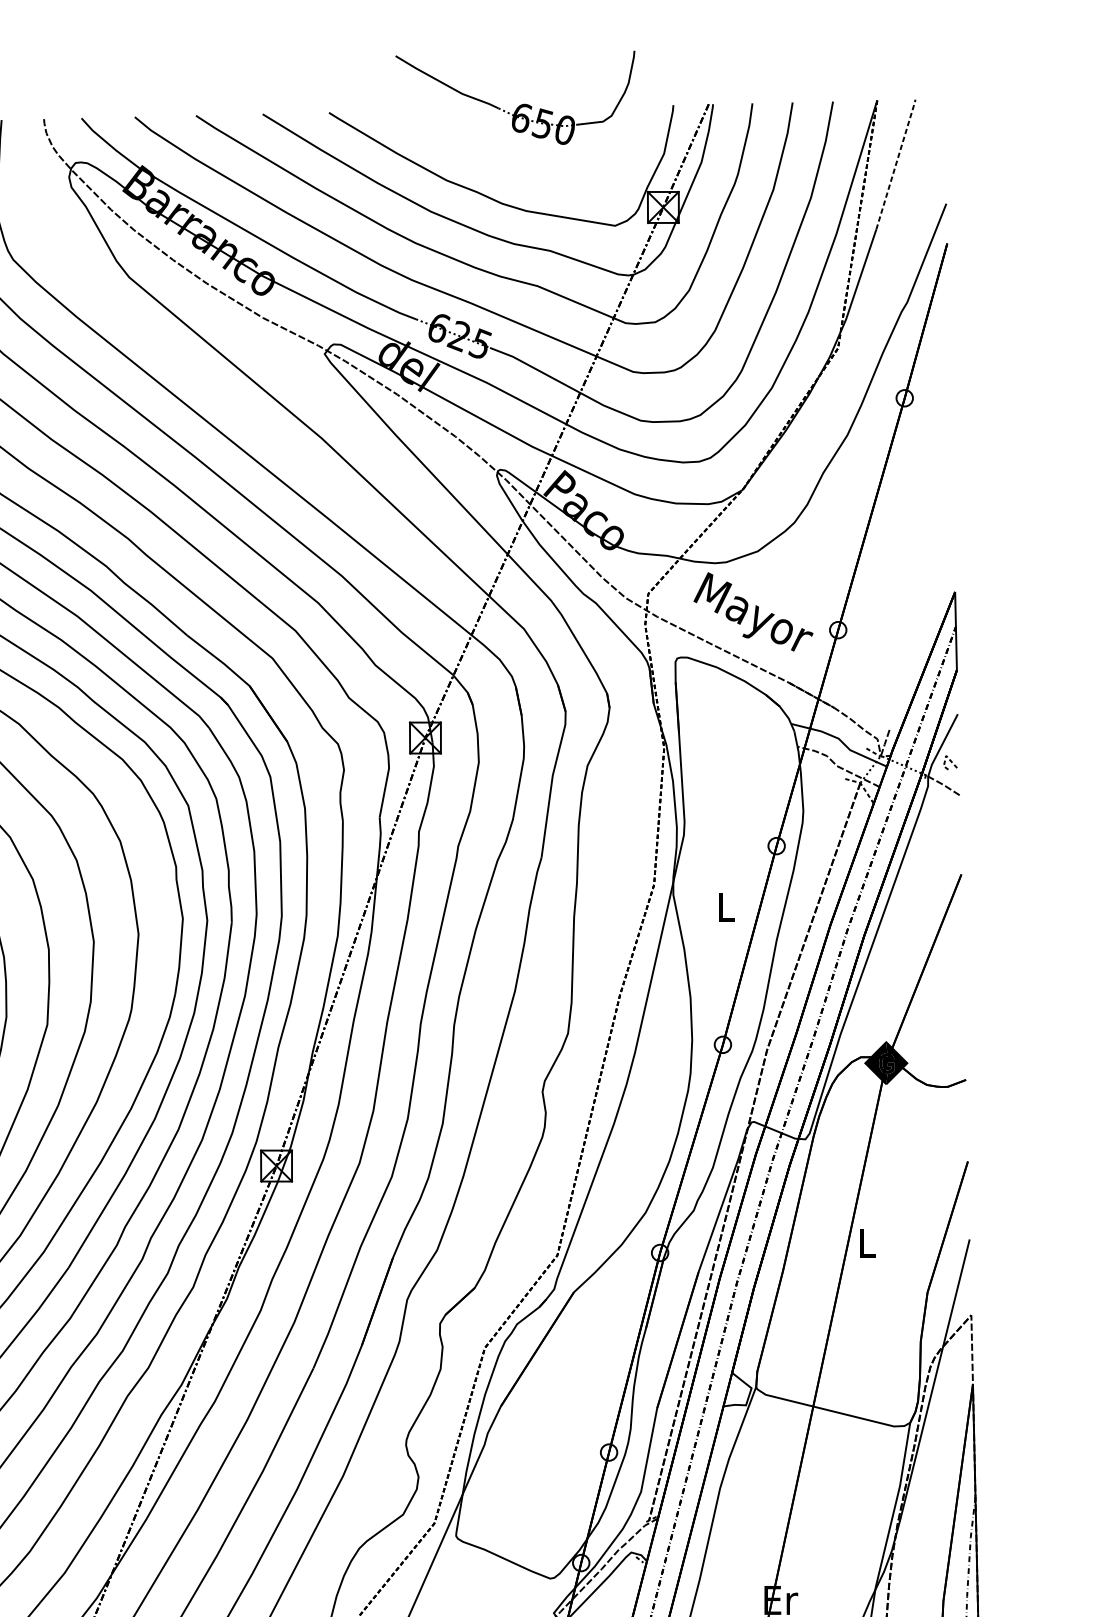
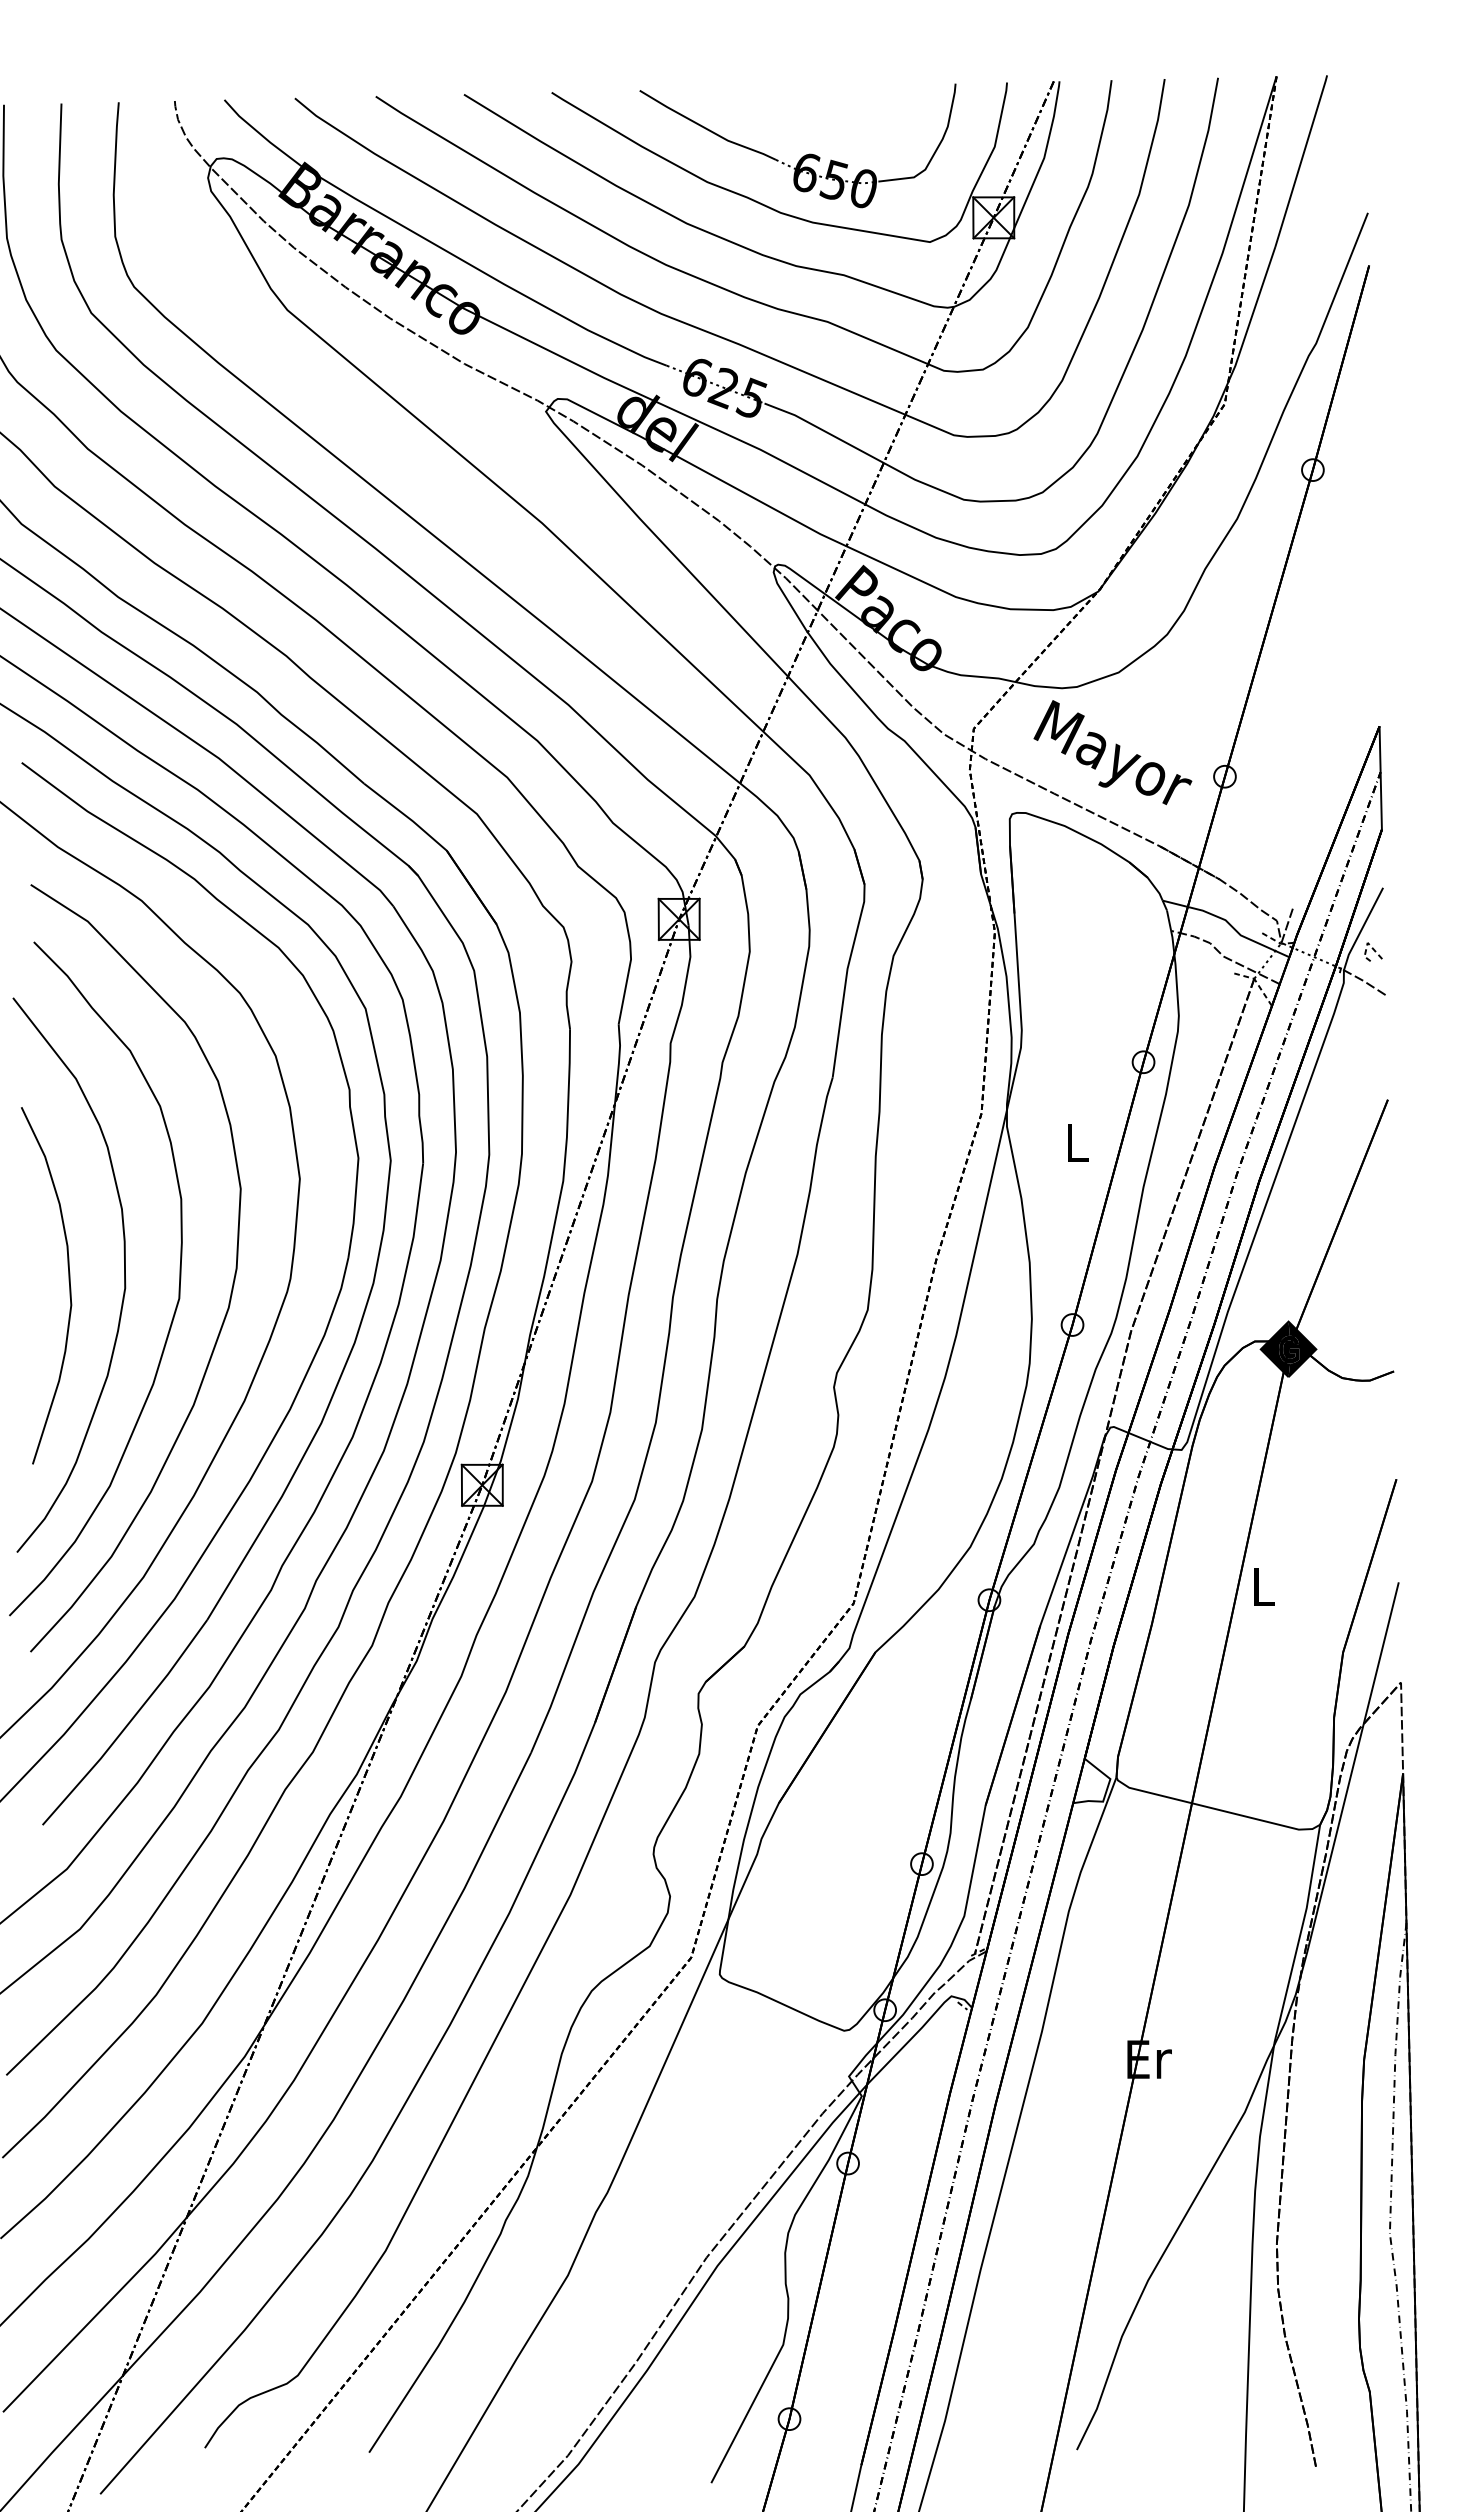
part: (520, 104) -> (805, 154), moved
line: (896, 164) -> (1301, 160), dashed -> solid

